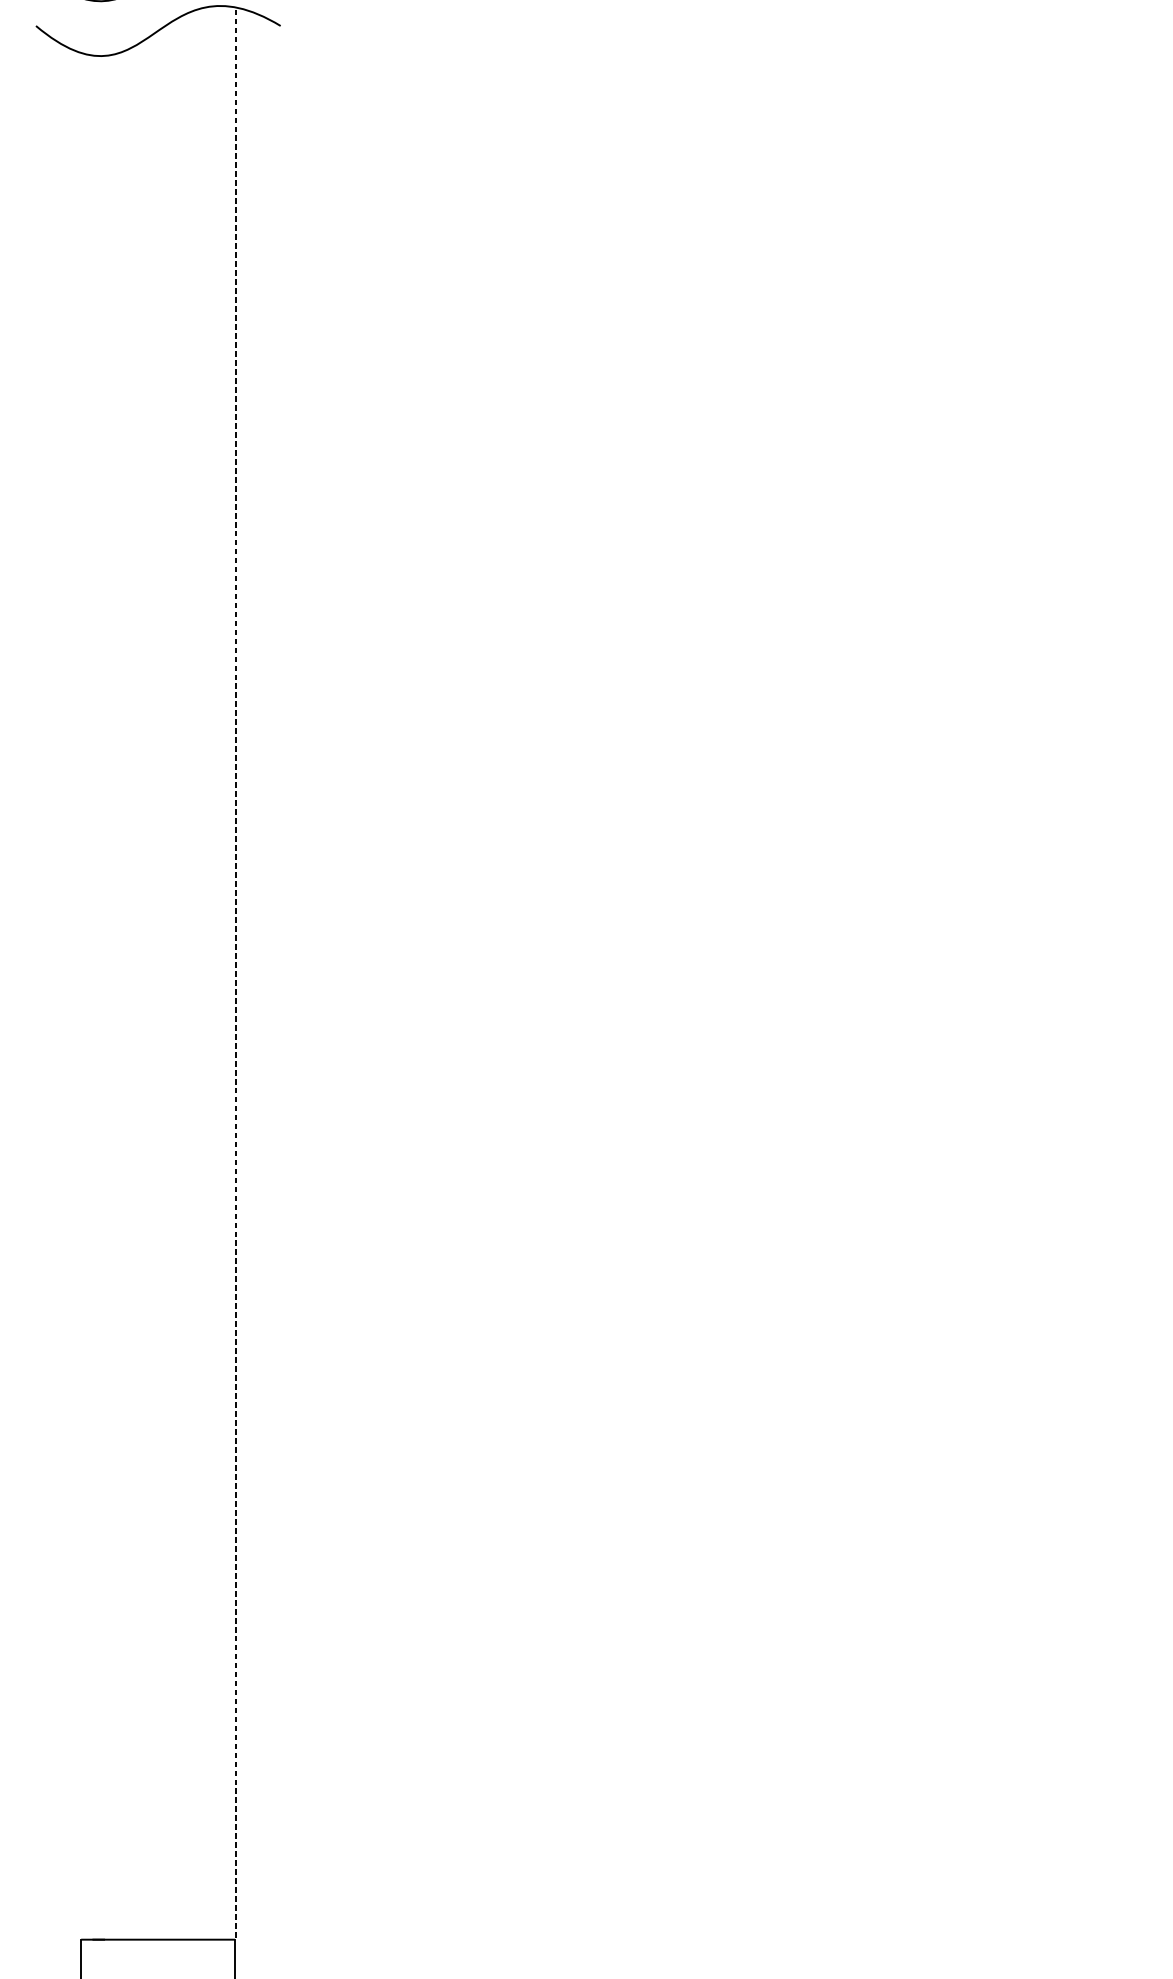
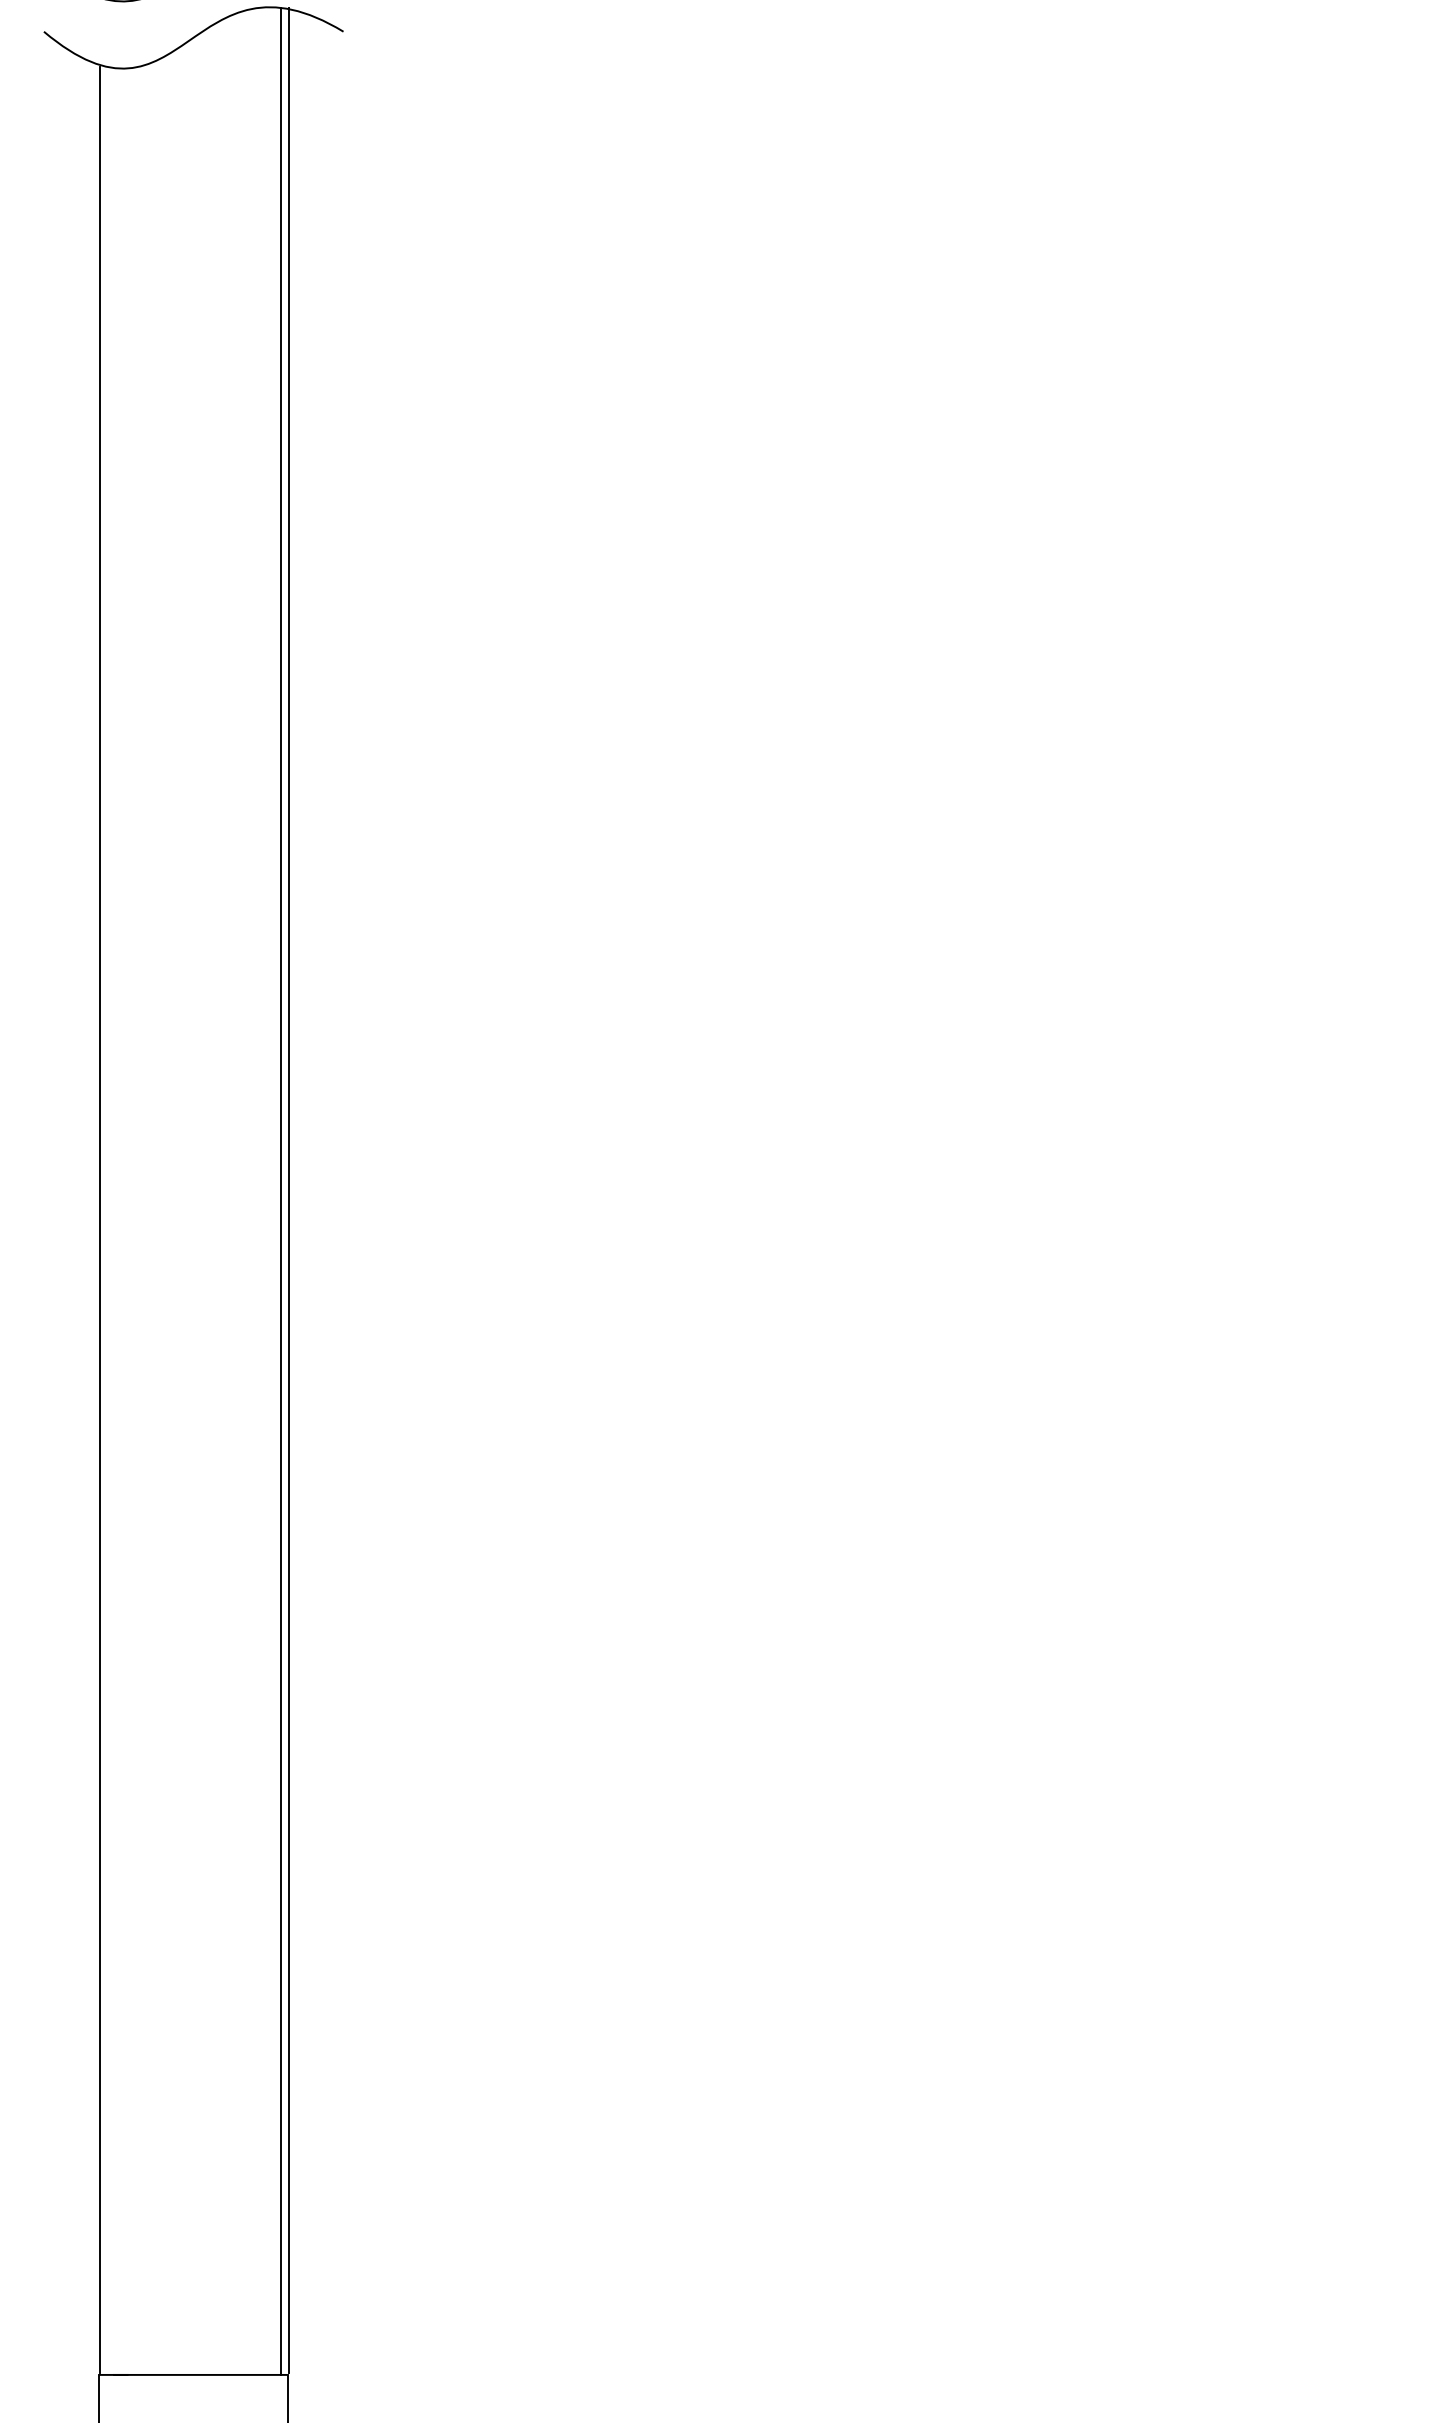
line: (235, 972) -> (288, 1190), dashed -> solid
line: (229, 973) -> (280, 1191), added
line: (82, 996) -> (100, 1219), added

